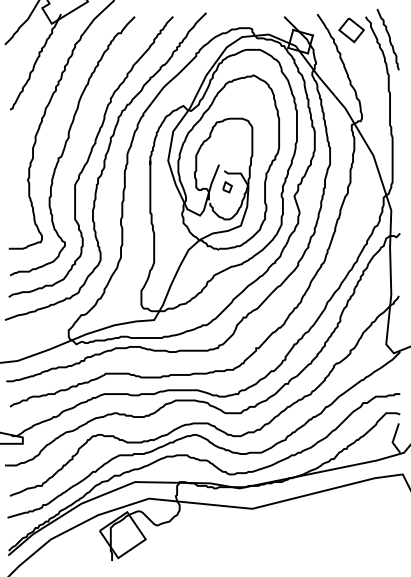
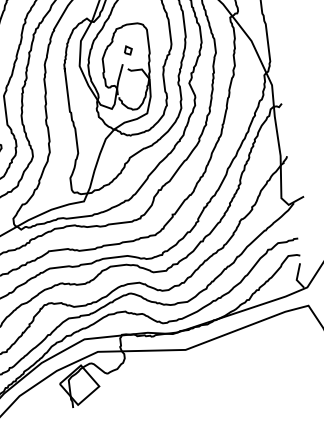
part: (227, 187) -> (128, 50), moved

